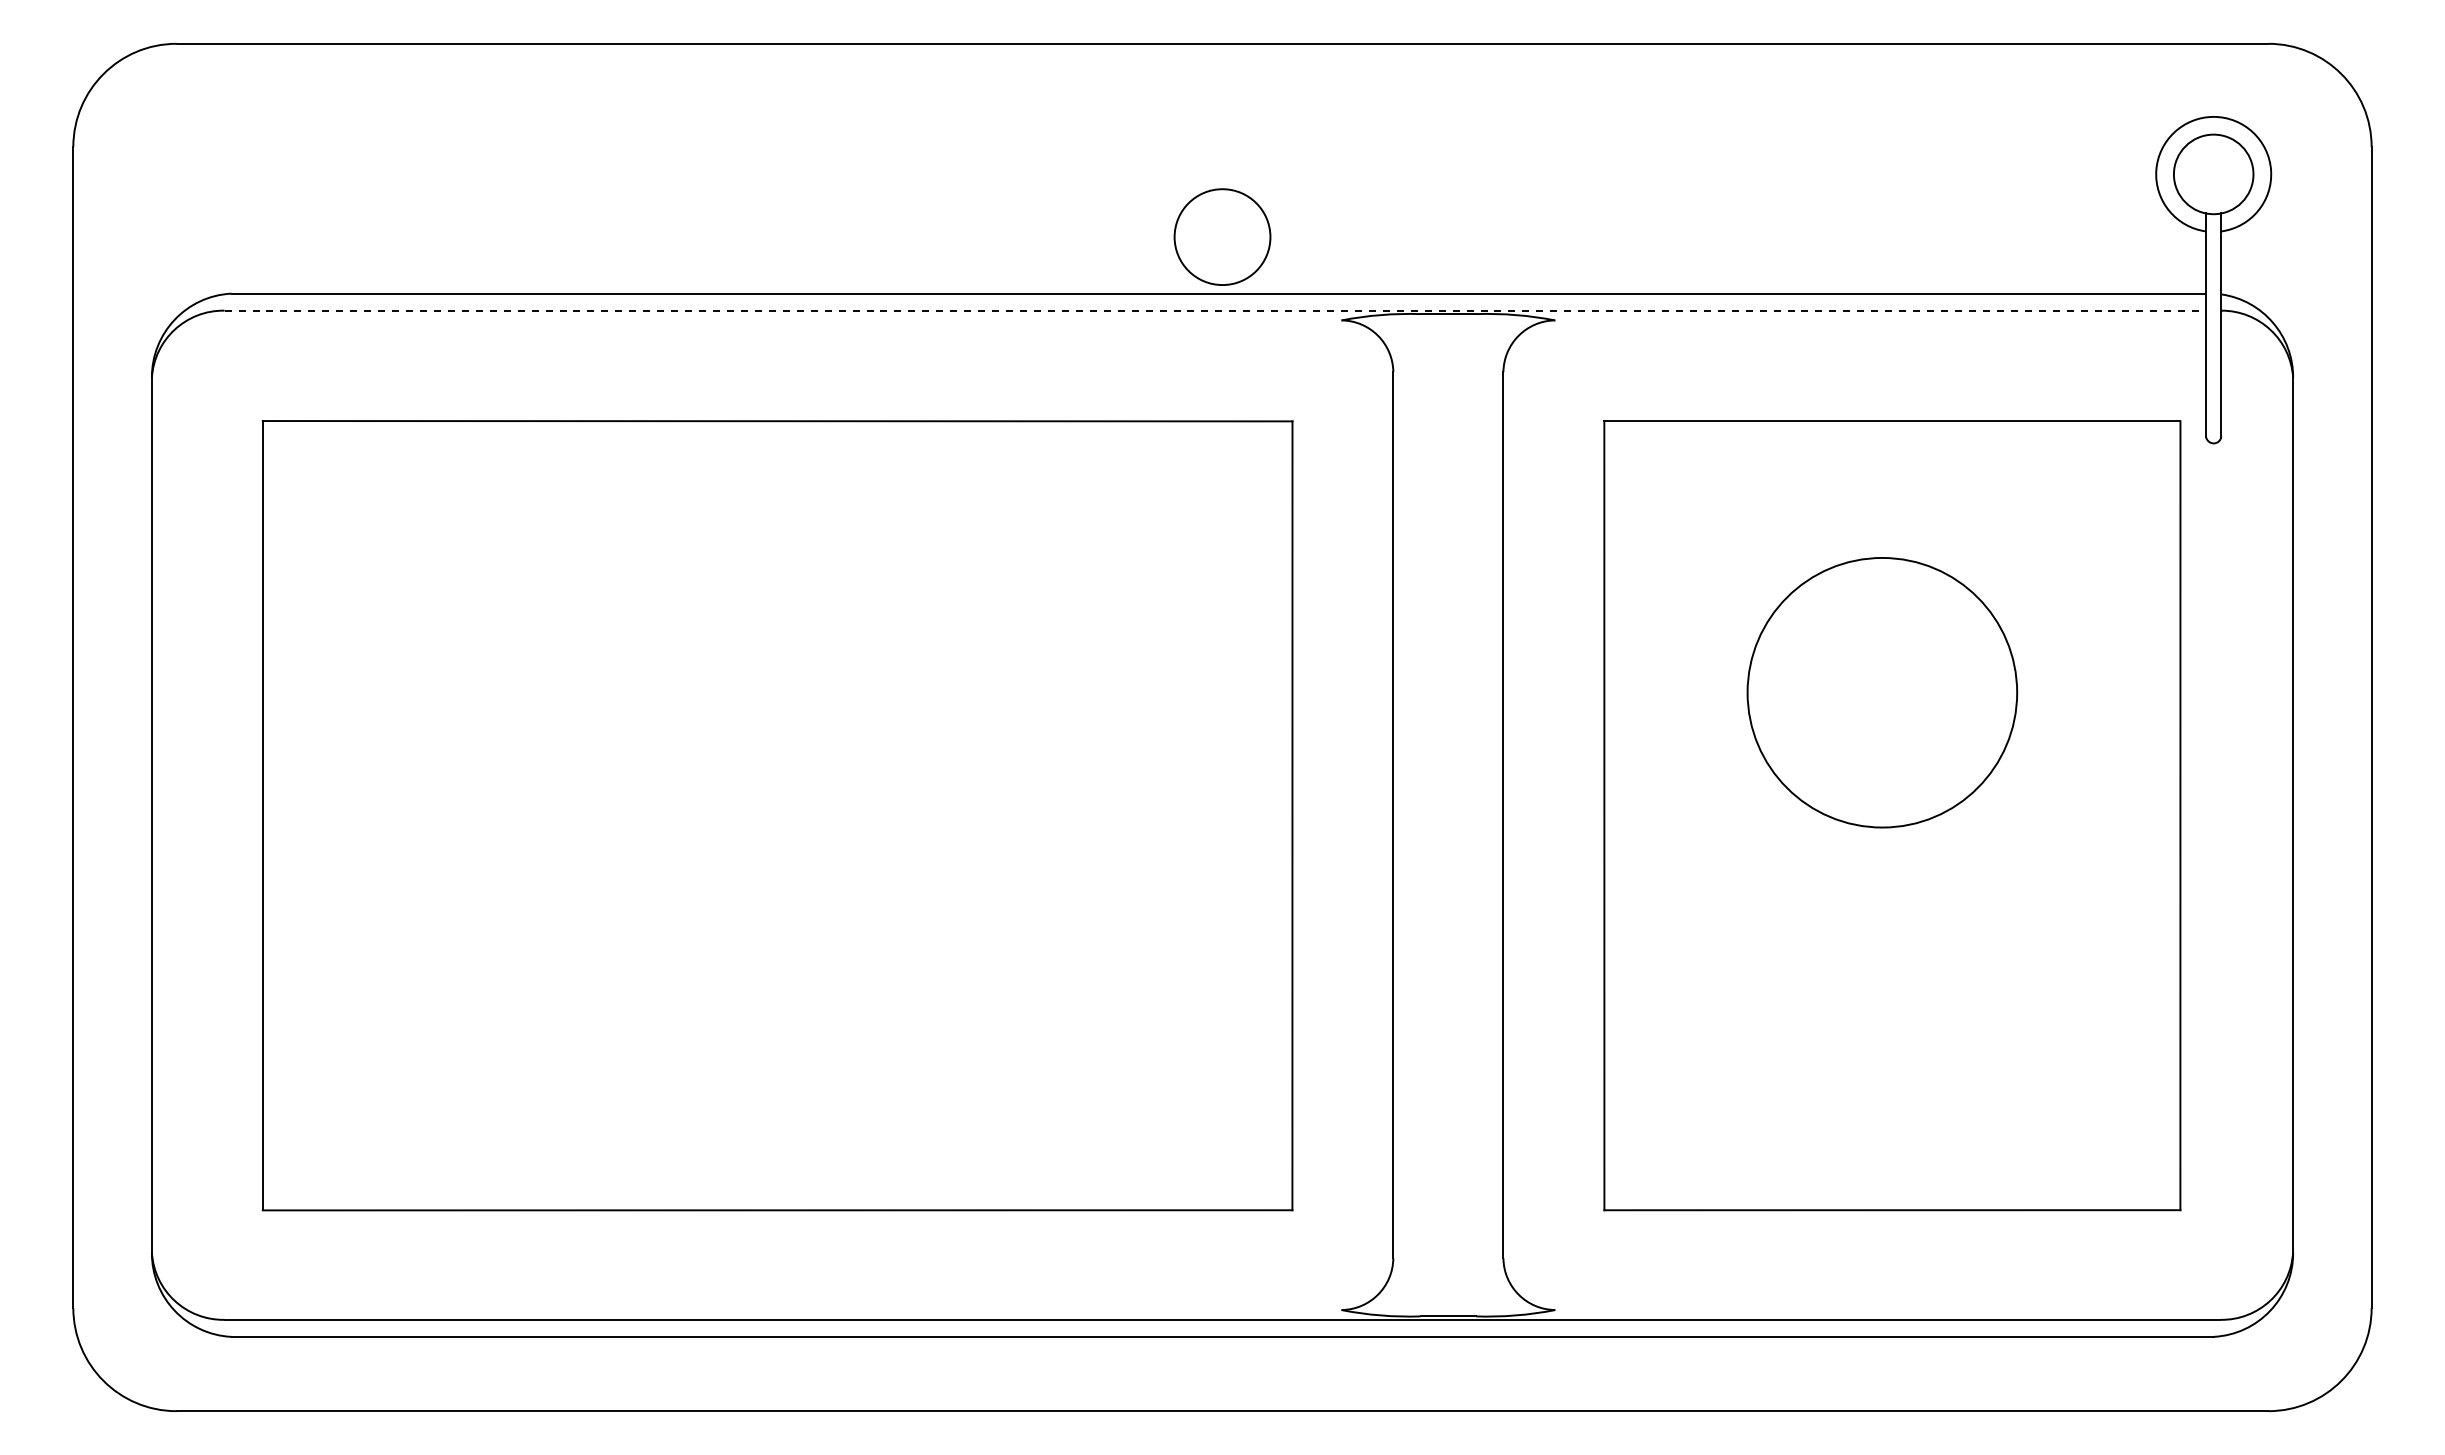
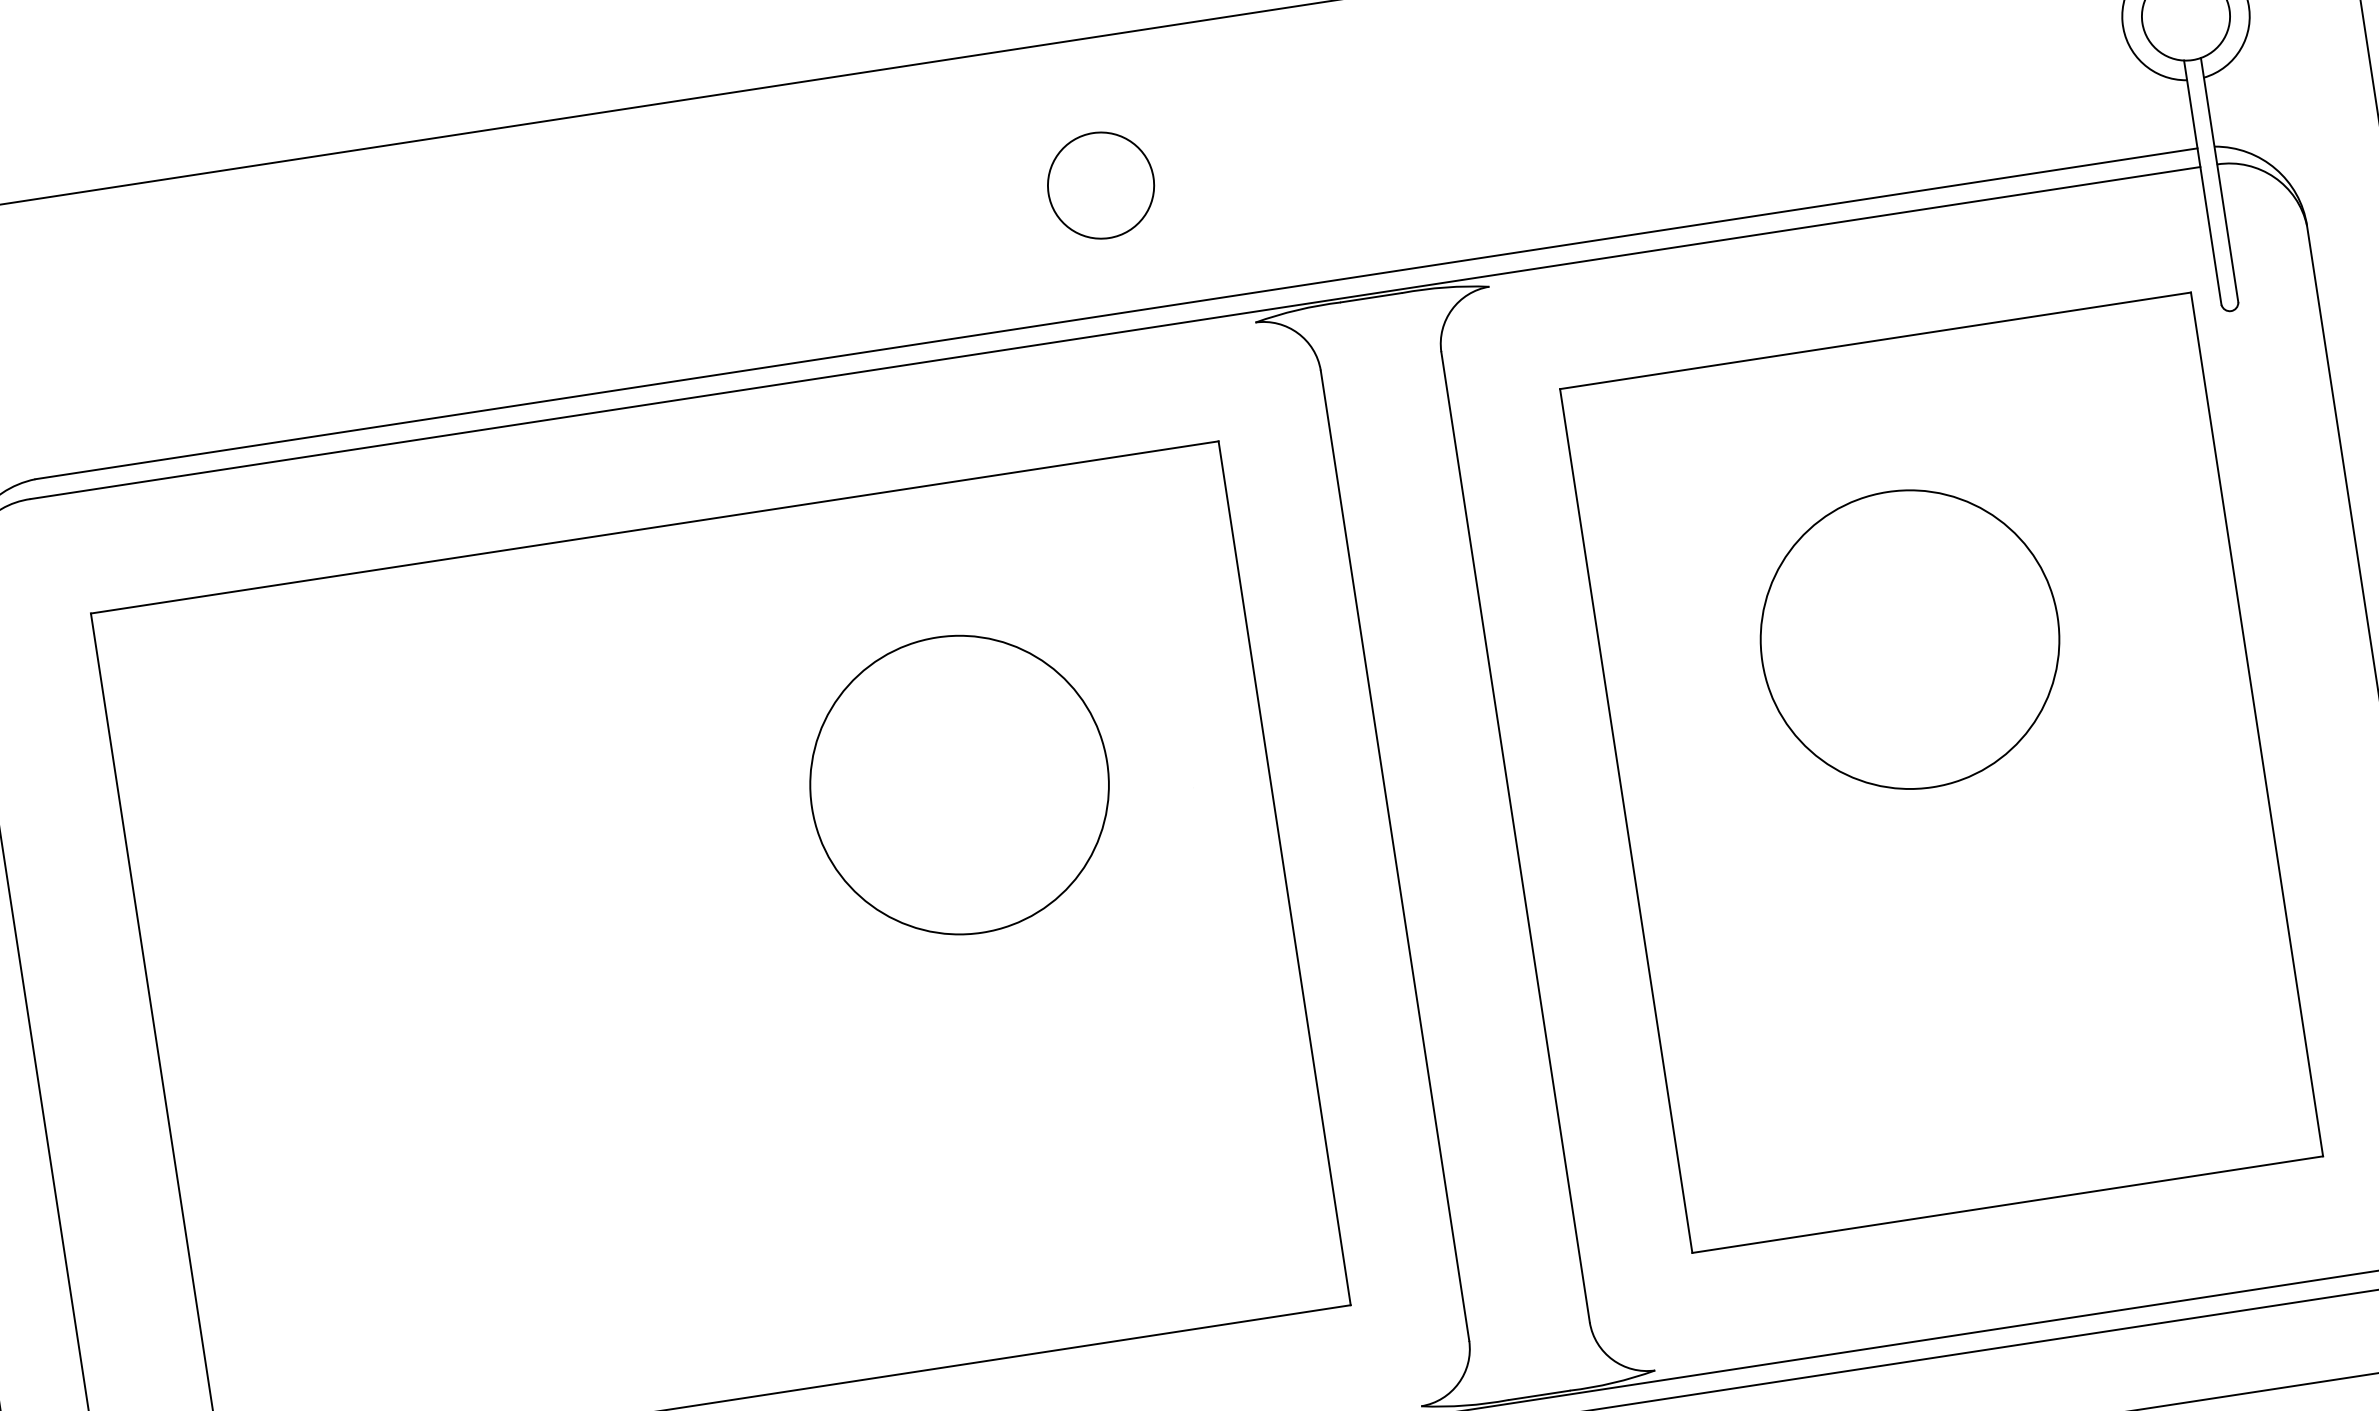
circle: (1222, 236) -> (1100, 184), moved
line: (1215, 310) -> (1115, 332), dashed -> solid
circle: (1014, 692) -> (959, 784), added

